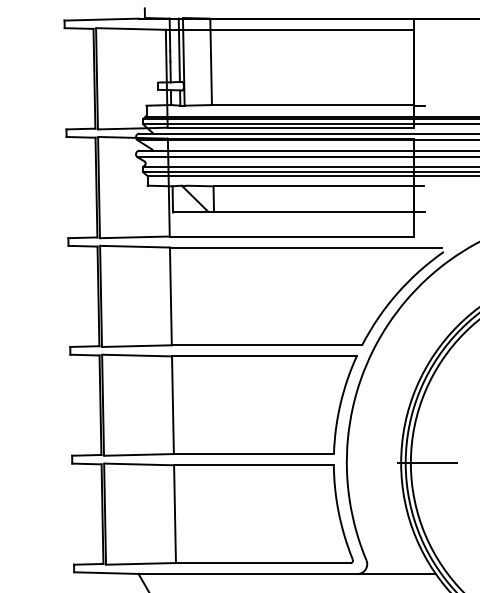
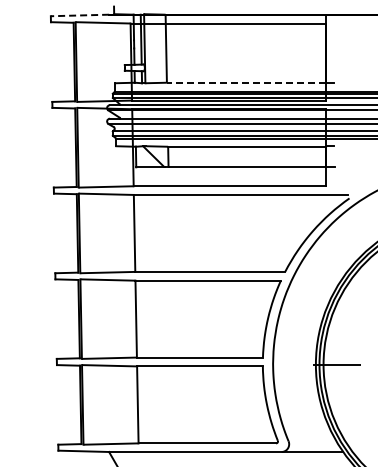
line: (100, 19) -> (79, 15), solid -> dashed
line: (313, 104) -> (246, 82), solid -> dashed

